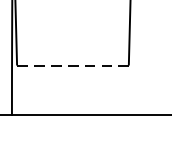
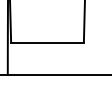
line: (74, 65) -> (48, 42), dashed -> solid

